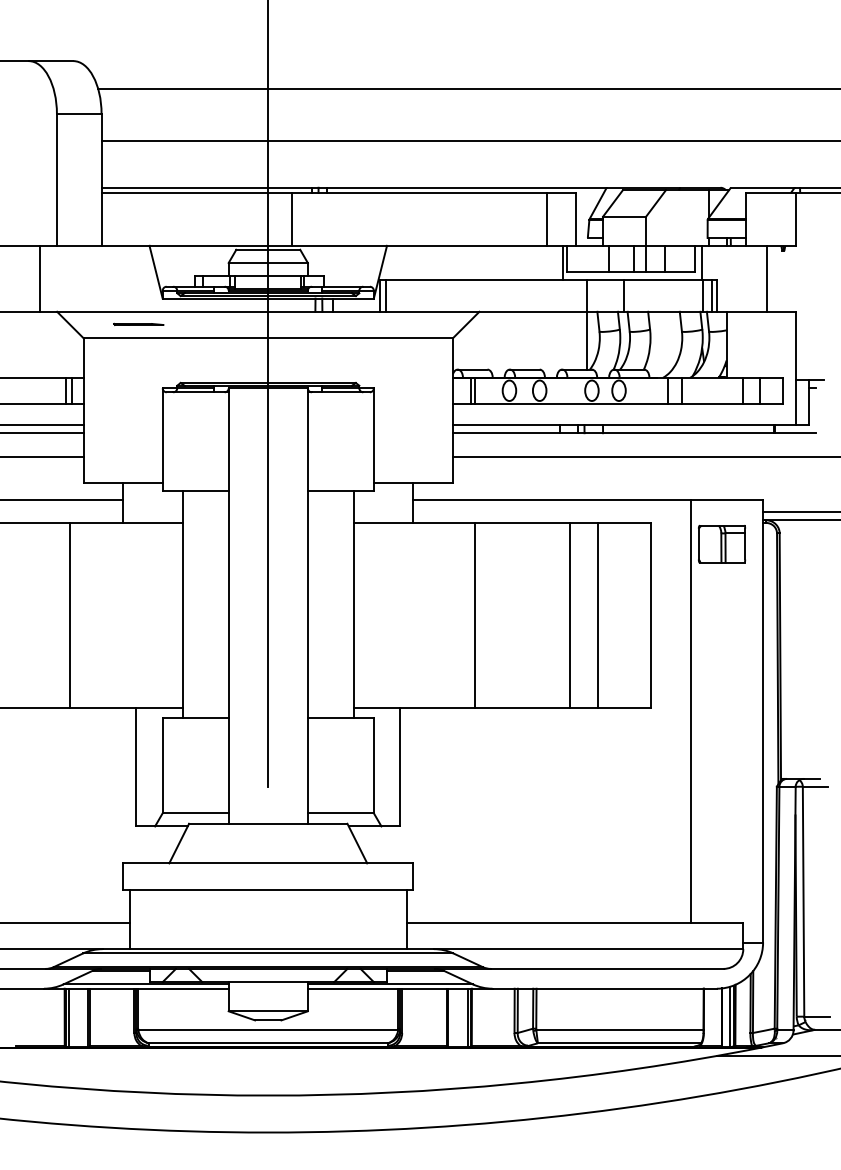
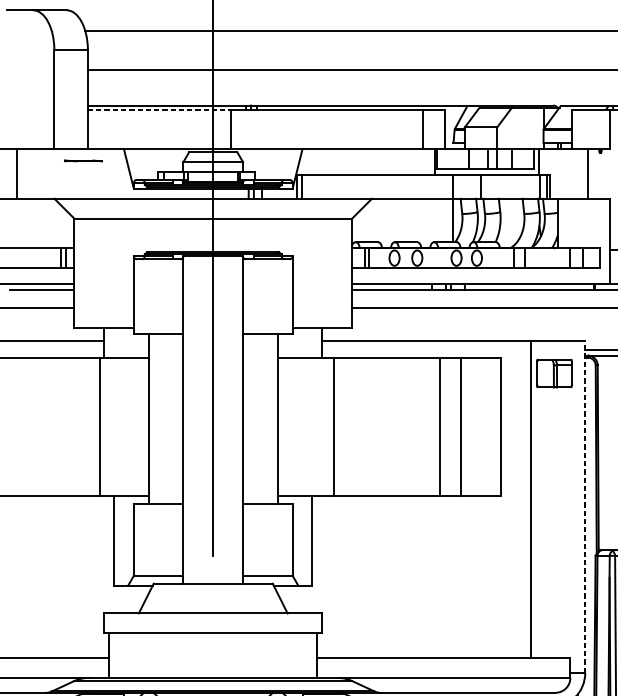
line: (197, 193) -> (160, 109), solid -> dashed
line: (39, 278) -> (17, 173), moved
line: (138, 323) -> (83, 160), moved
line: (69, 614) -> (99, 426), moved
line: (475, 614) -> (334, 426), moved
line: (763, 721) -> (585, 506), solid -> dashed

